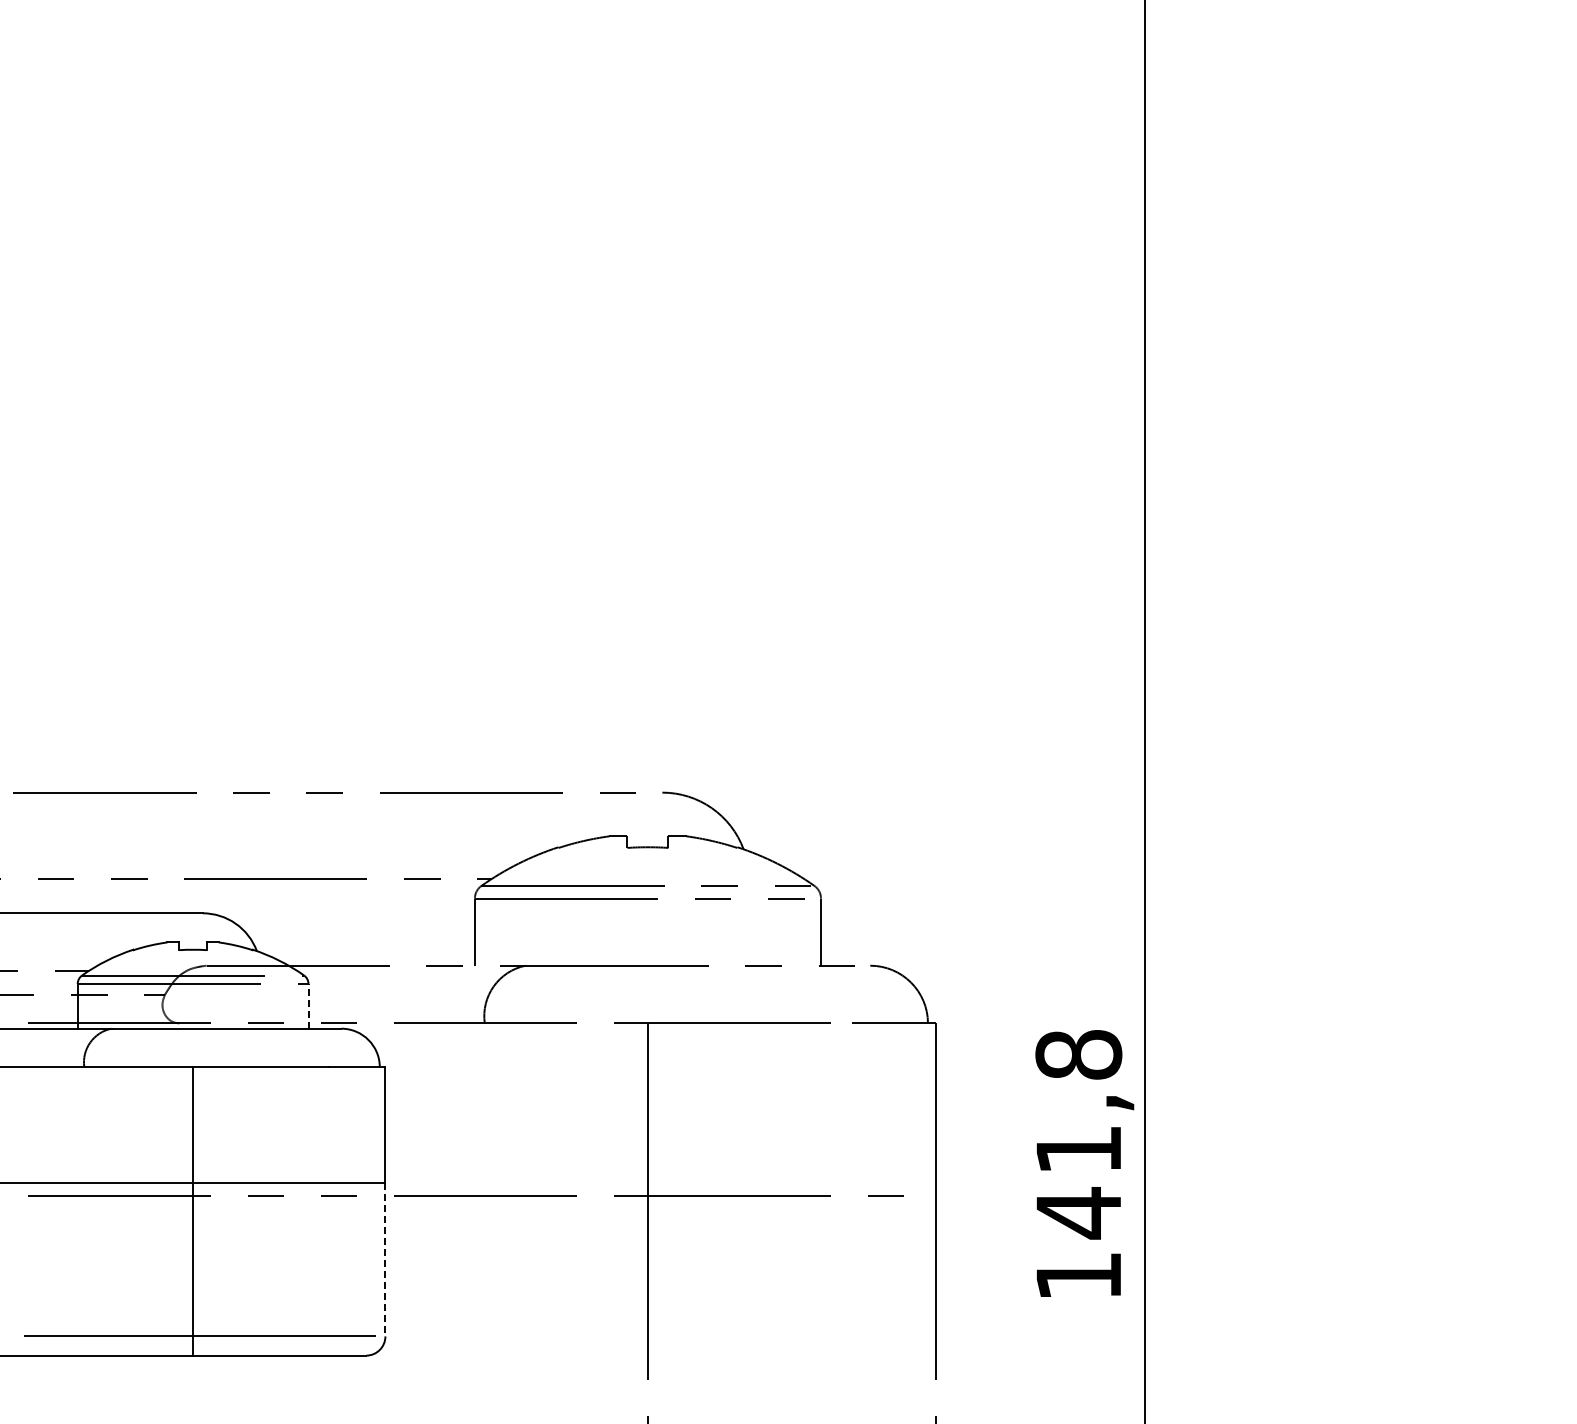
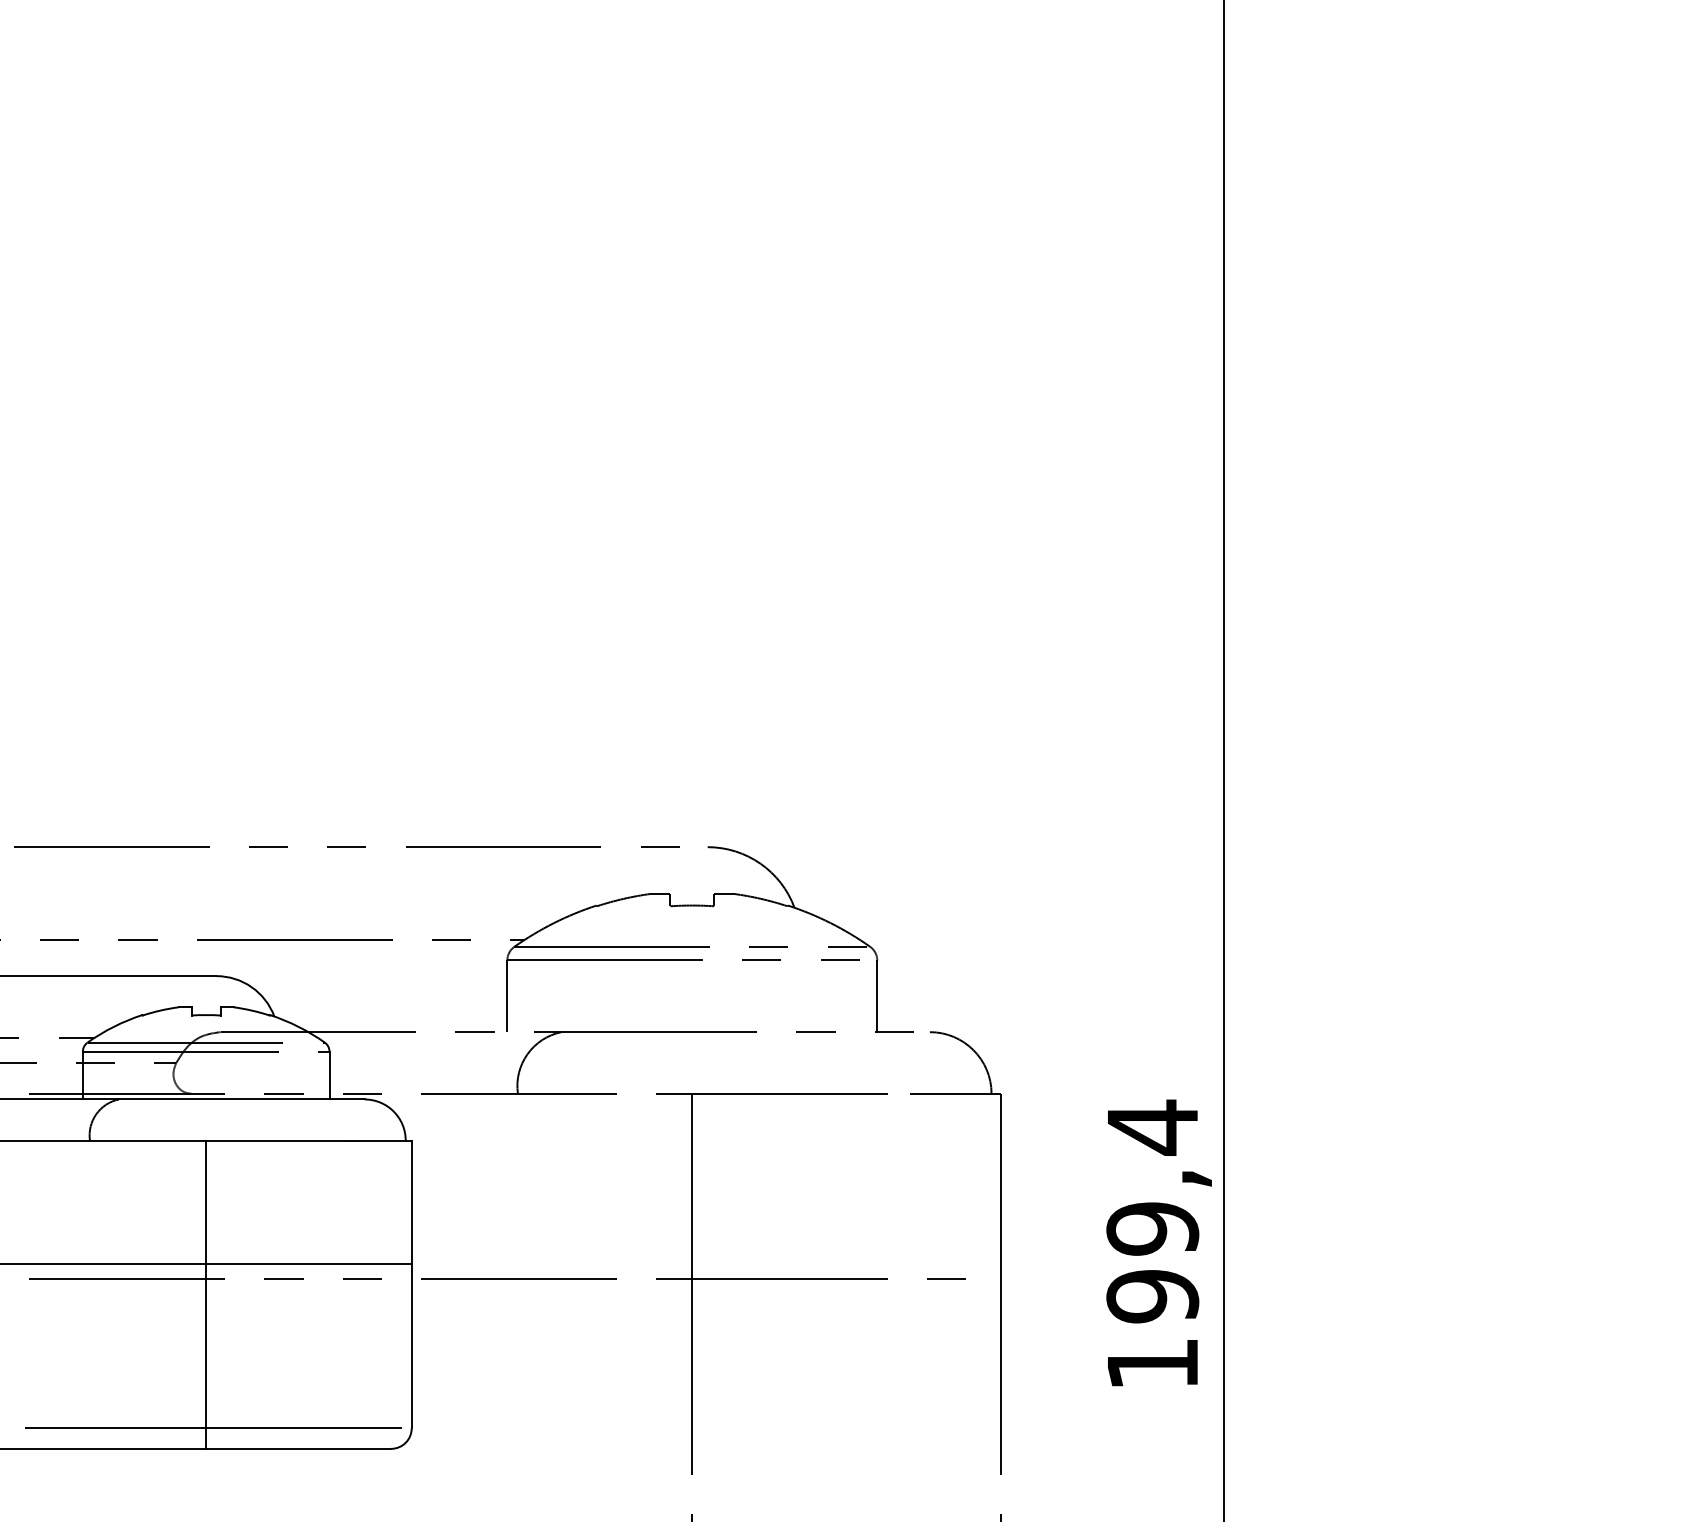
line: (308, 1005) -> (329, 1074), dashed -> solid
text: (1078, 1133) -> (1152, 1211), 141,8 -> 199,4
line: (385, 1259) -> (411, 1346), dashed -> solid

